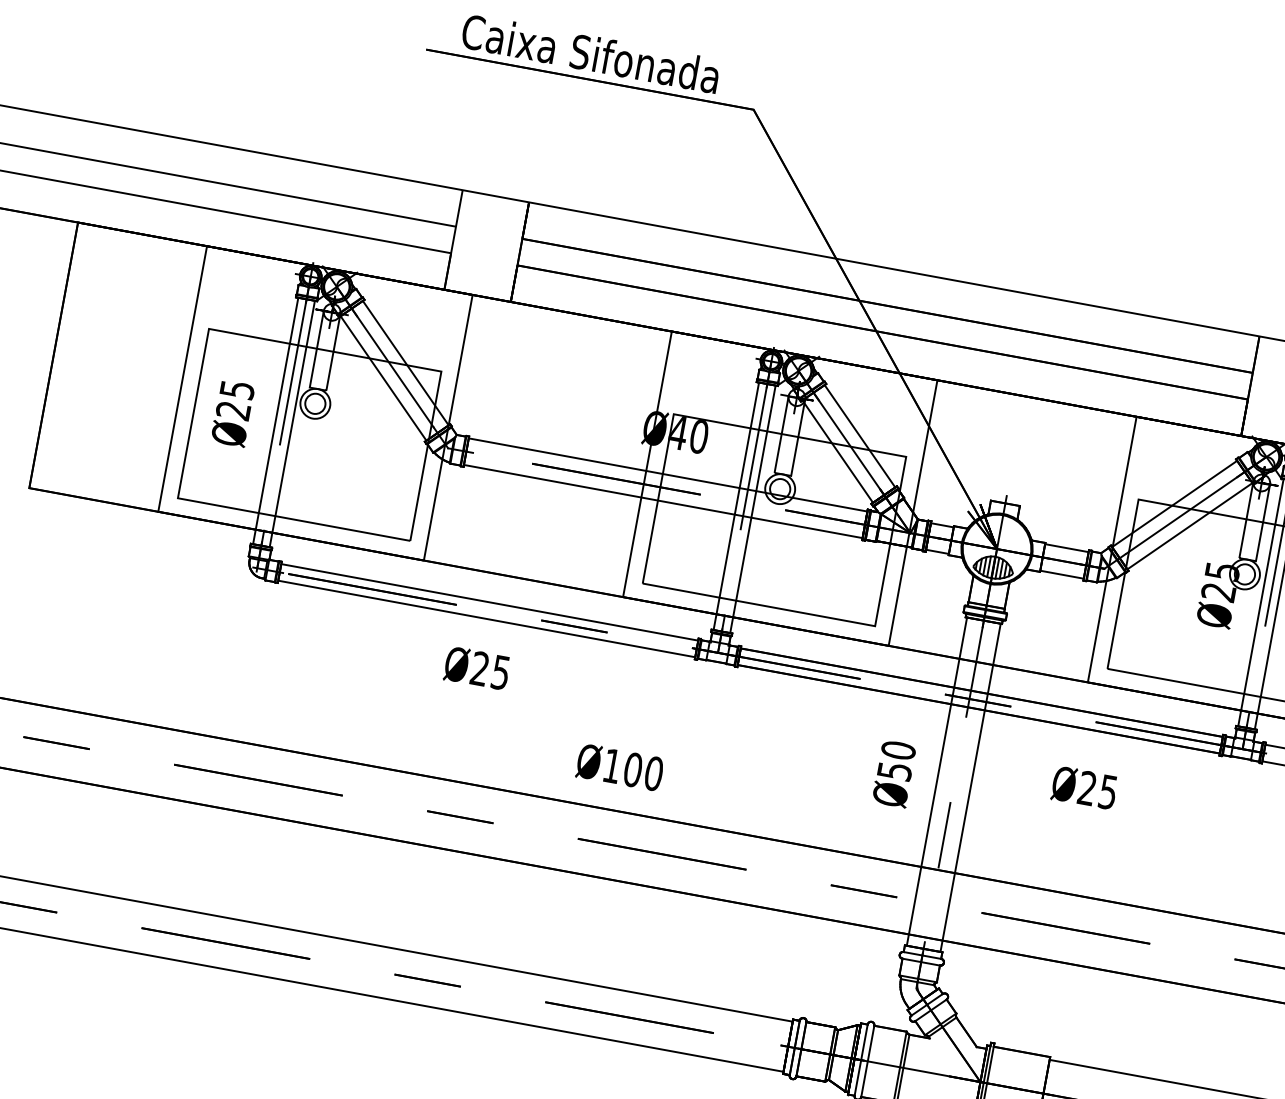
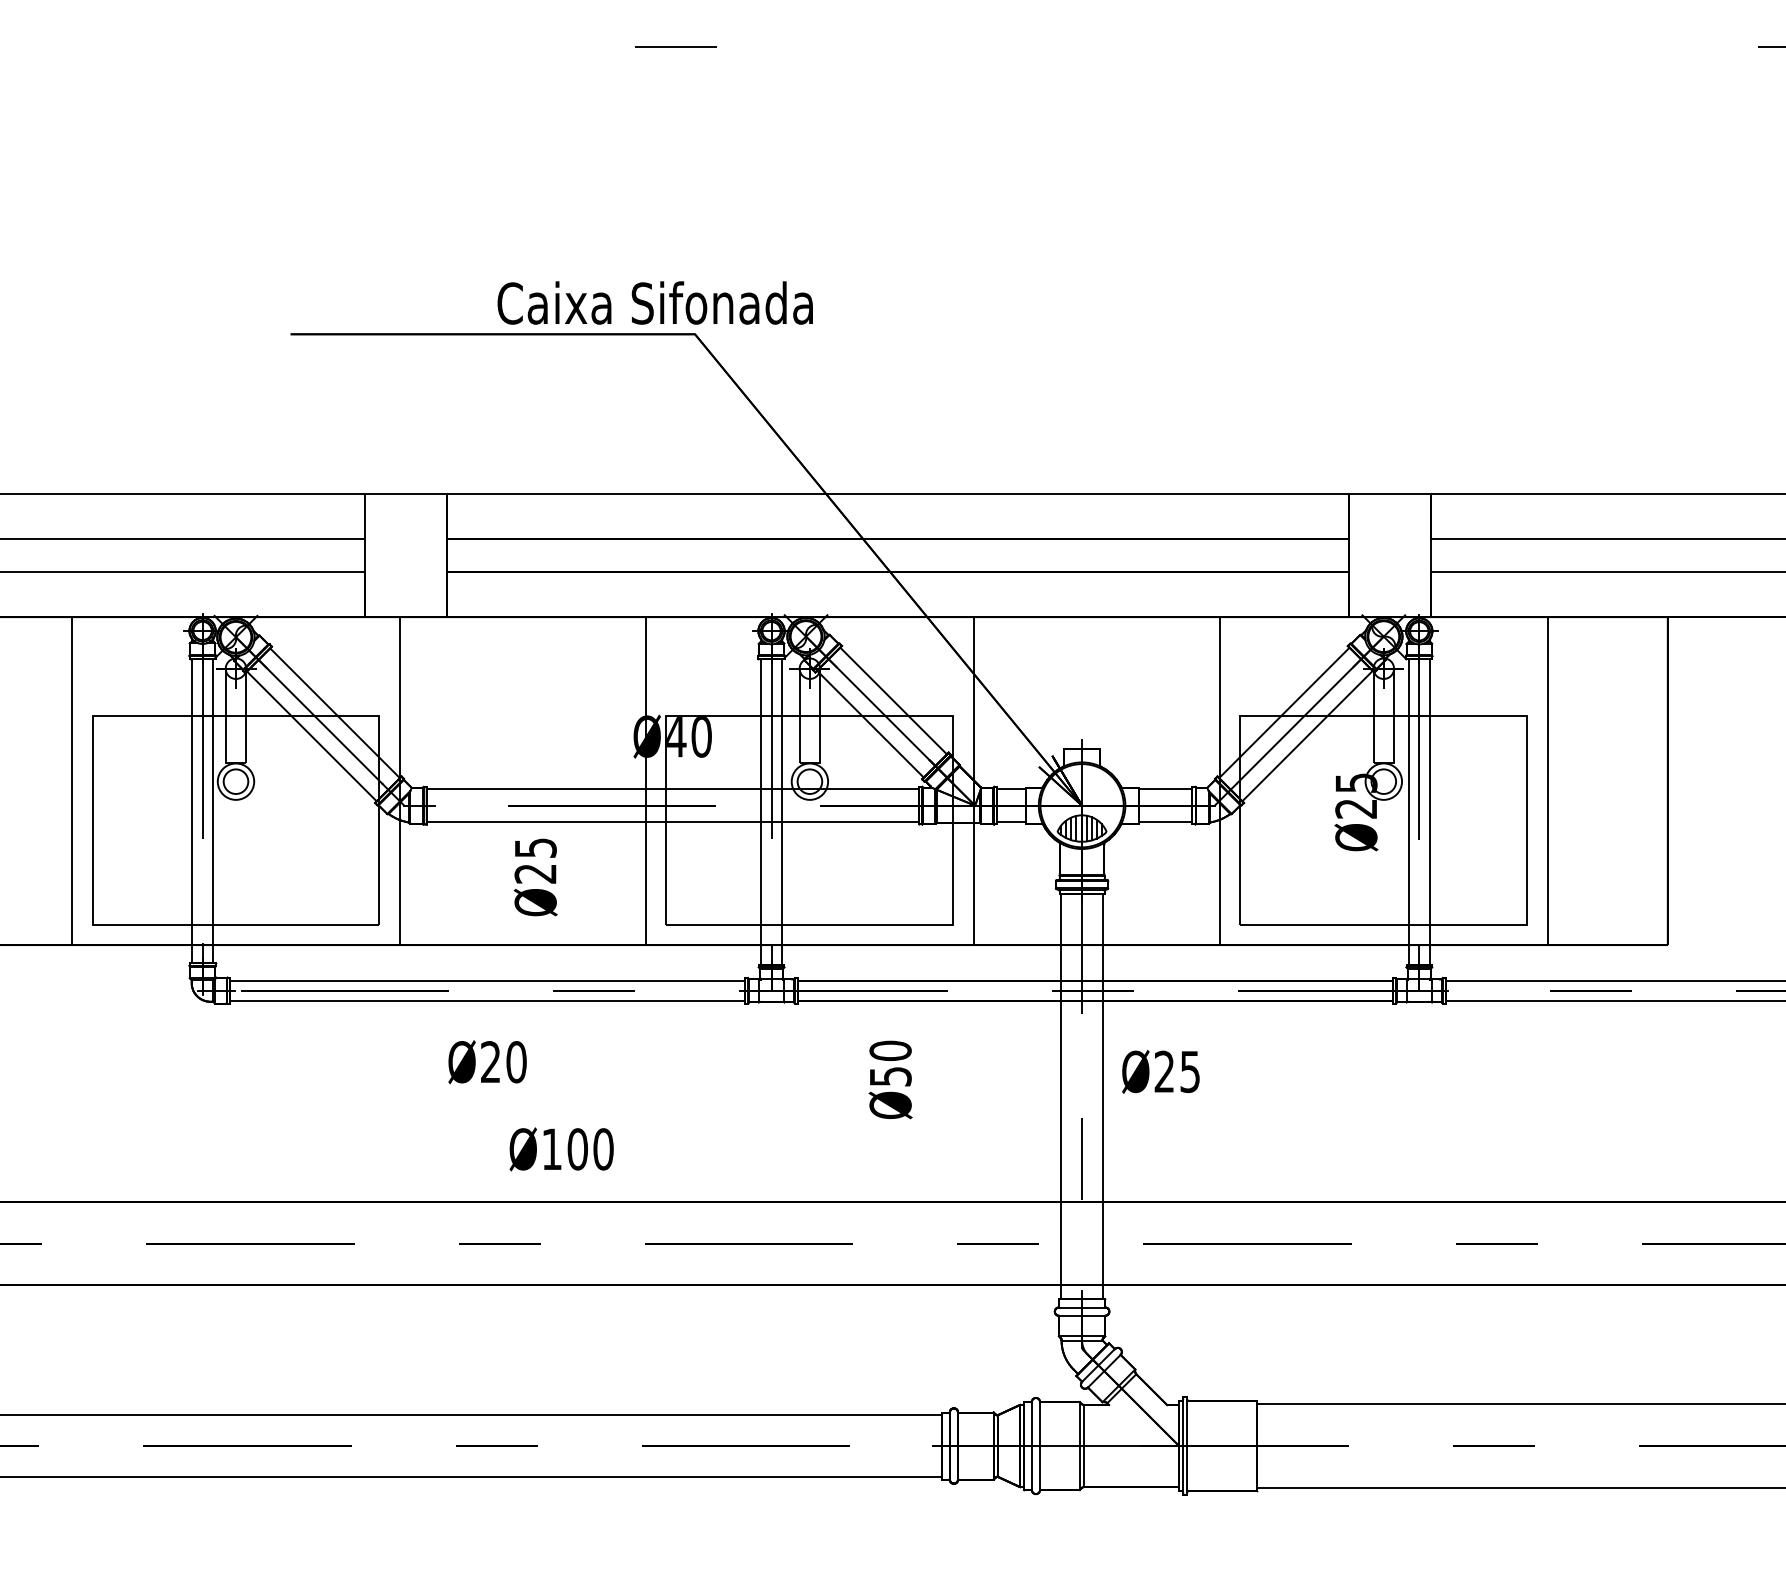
text: (590, 53) -> (654, 302), moved
text: (232, 413) -> (535, 877), moved
text: (500, 672) -> (516, 1062), Ø25 -> Ø20
text: (619, 767) -> (561, 1149), moved
text: (894, 773) -> (890, 1079), moved
text: (1084, 787) -> (1160, 1071), moved

